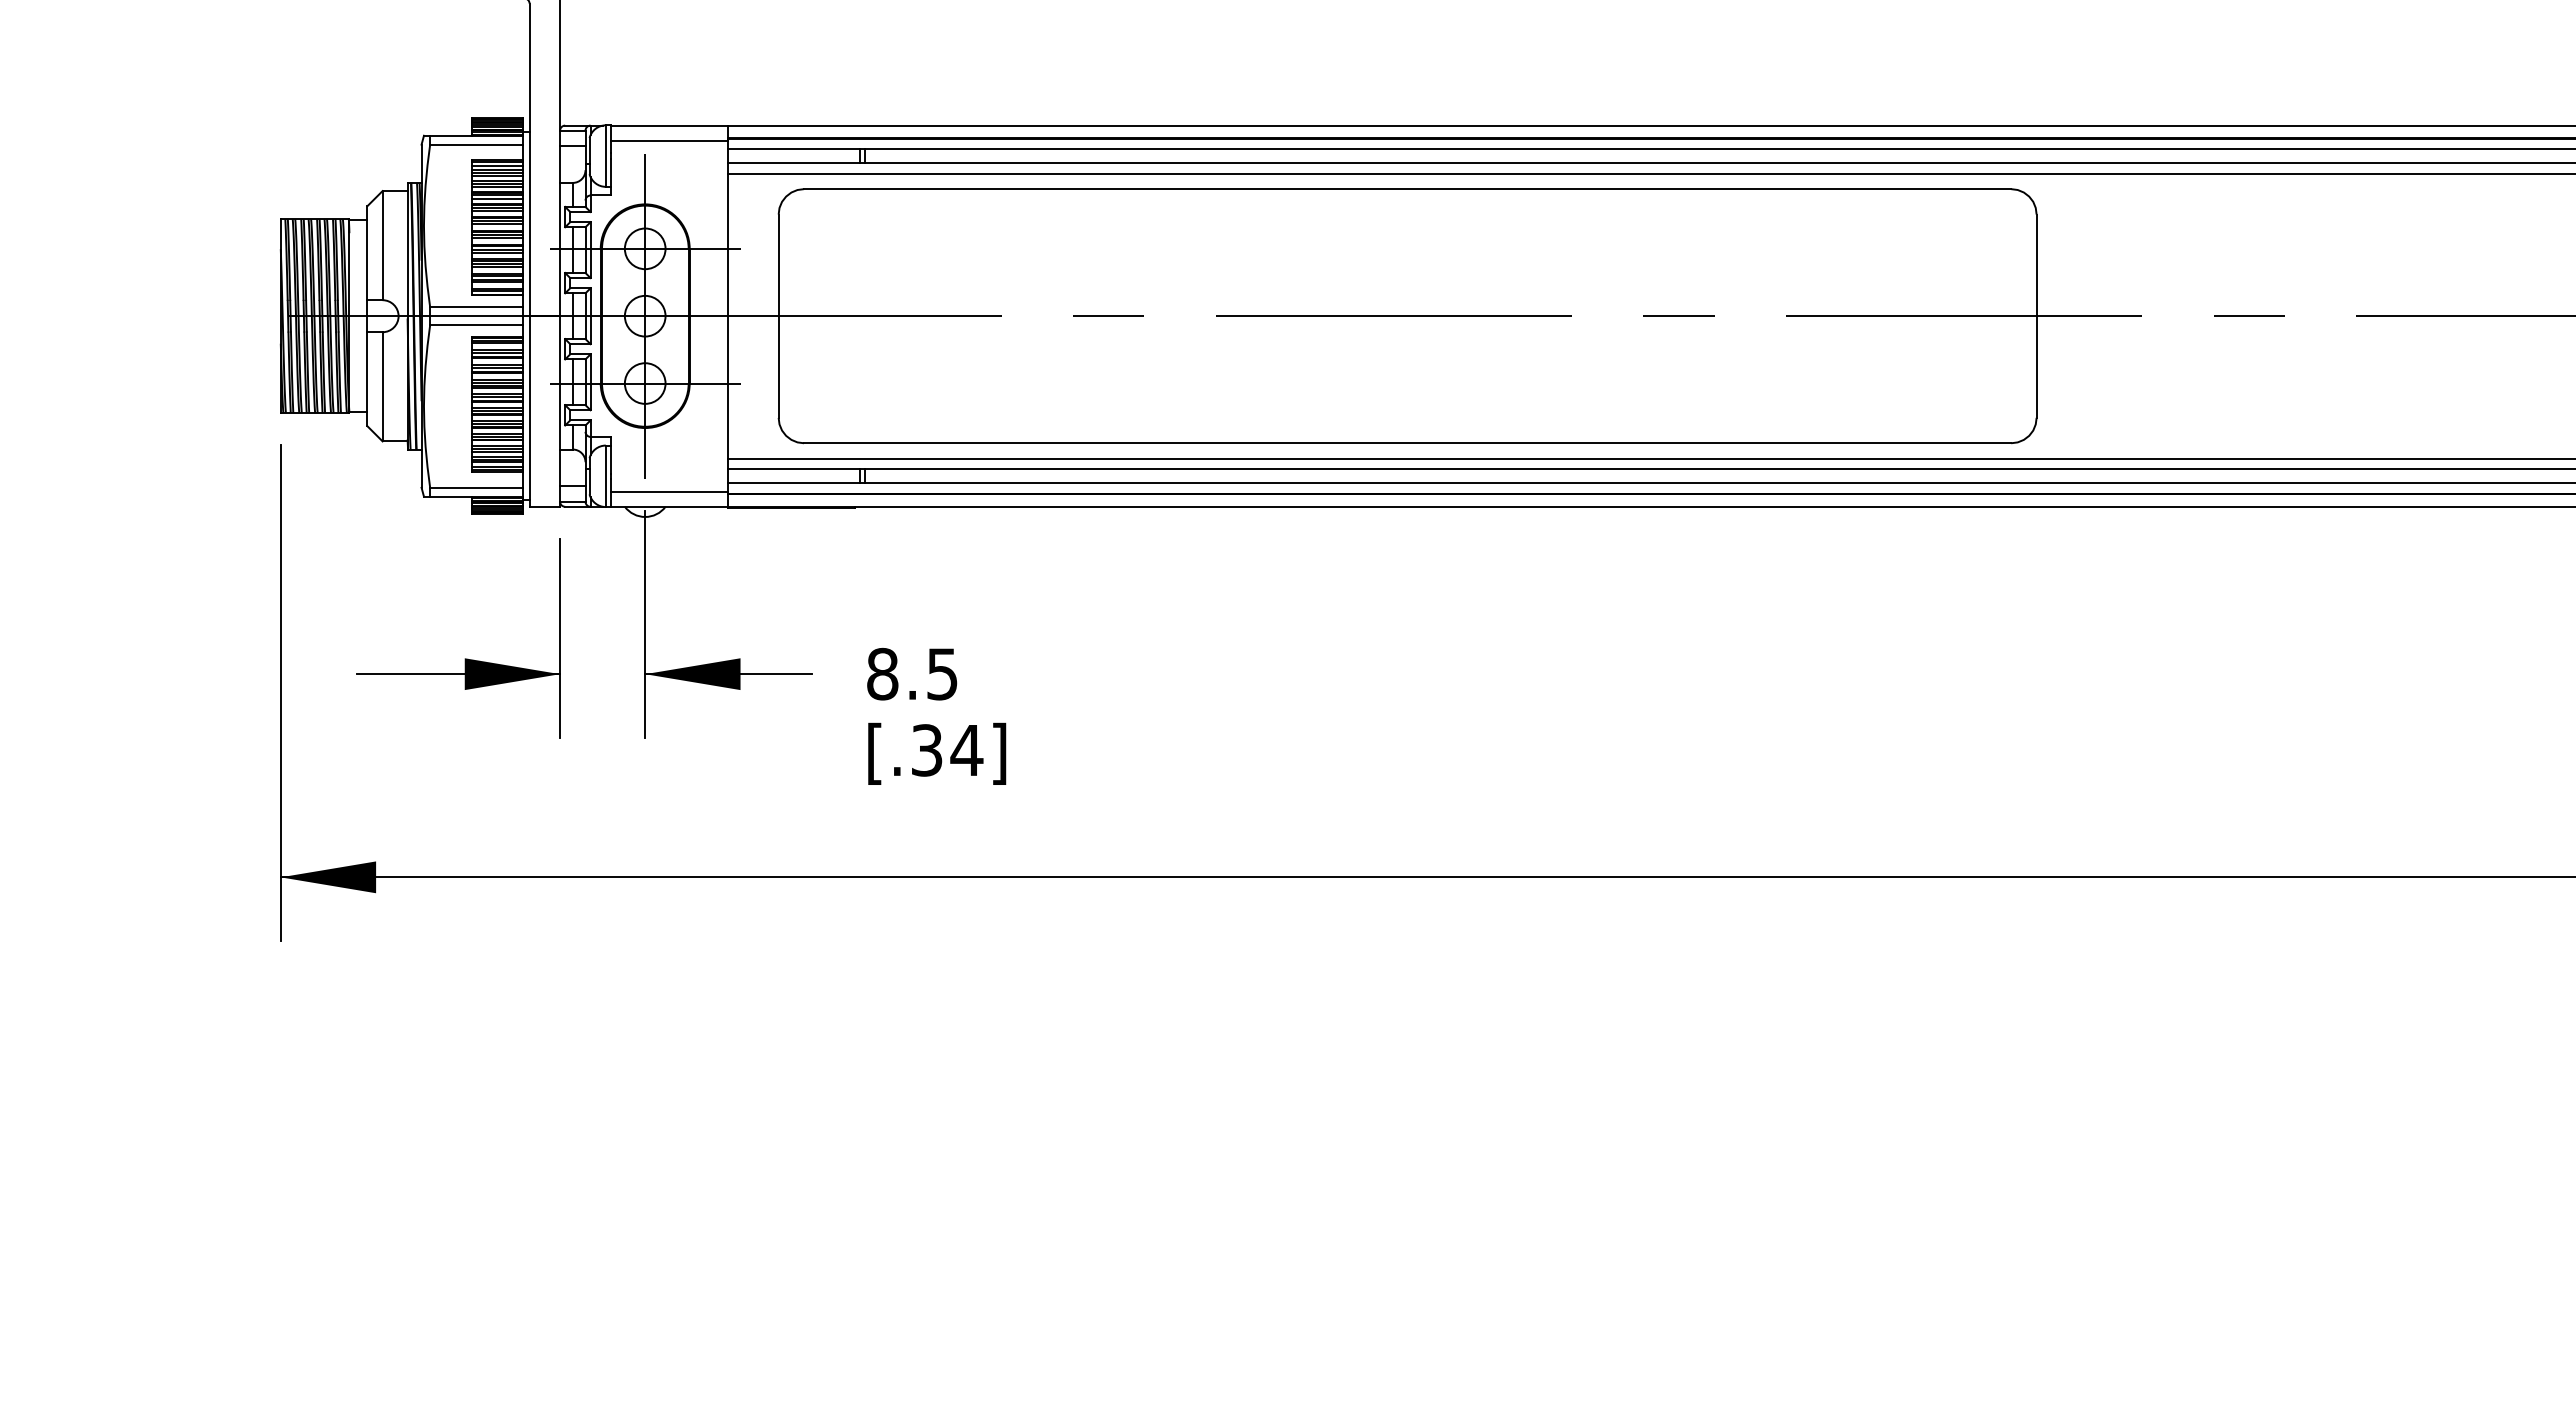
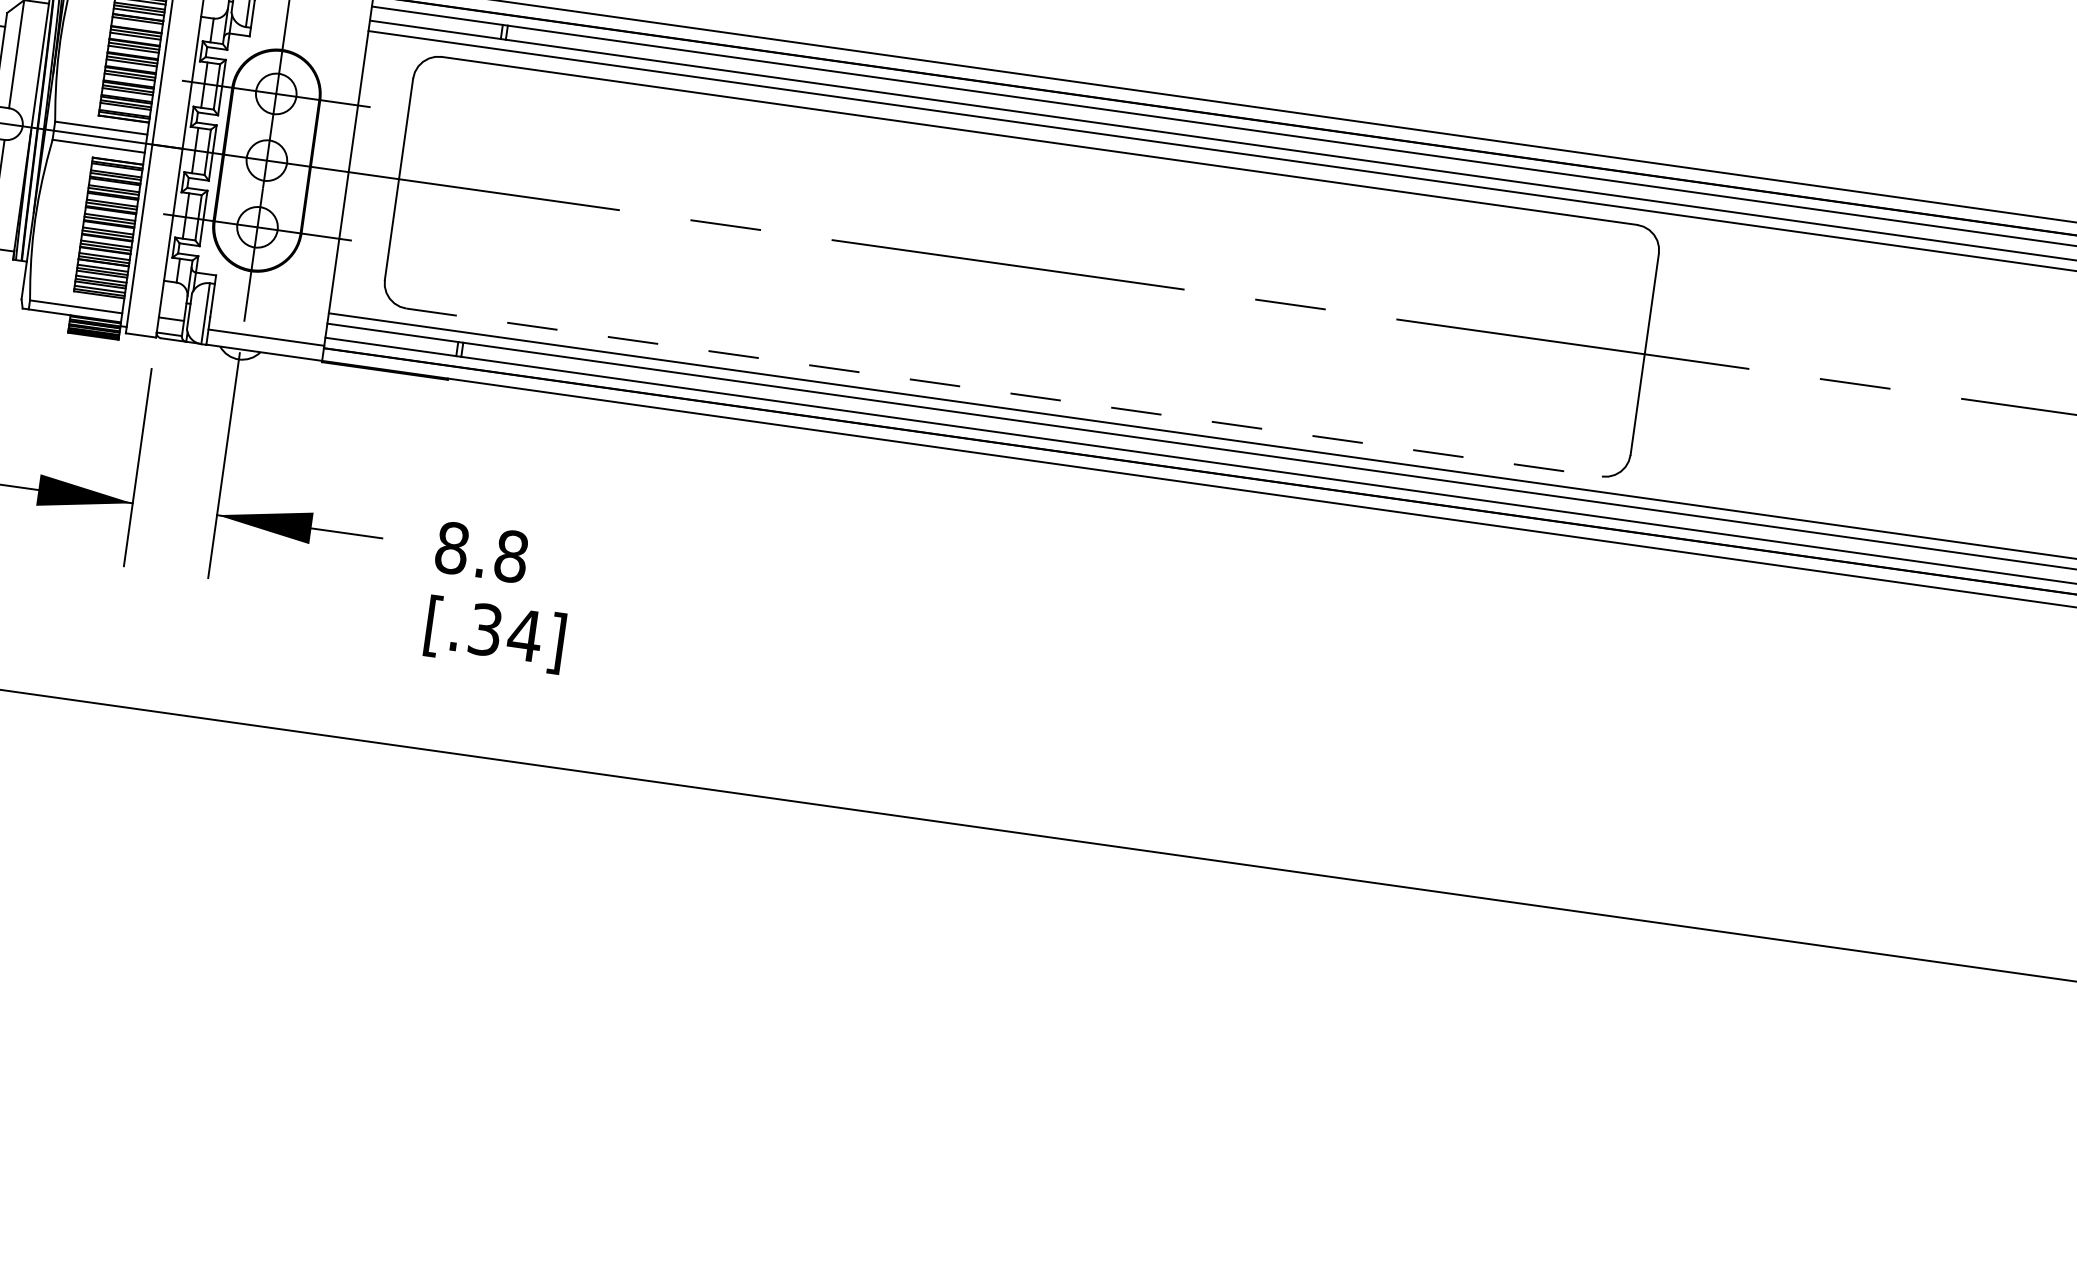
line: (497, 198) -> (136, 23), removed
line: (1407, 443) -> (1004, 392), solid -> dashed
text: (942, 673) -> (511, 555), 8.5 -> 8.8

